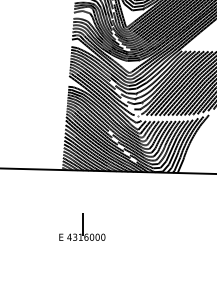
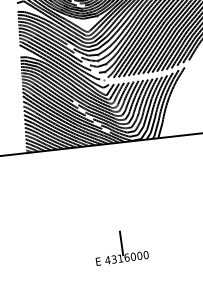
part: (82, 226) -> (120, 246), moved

